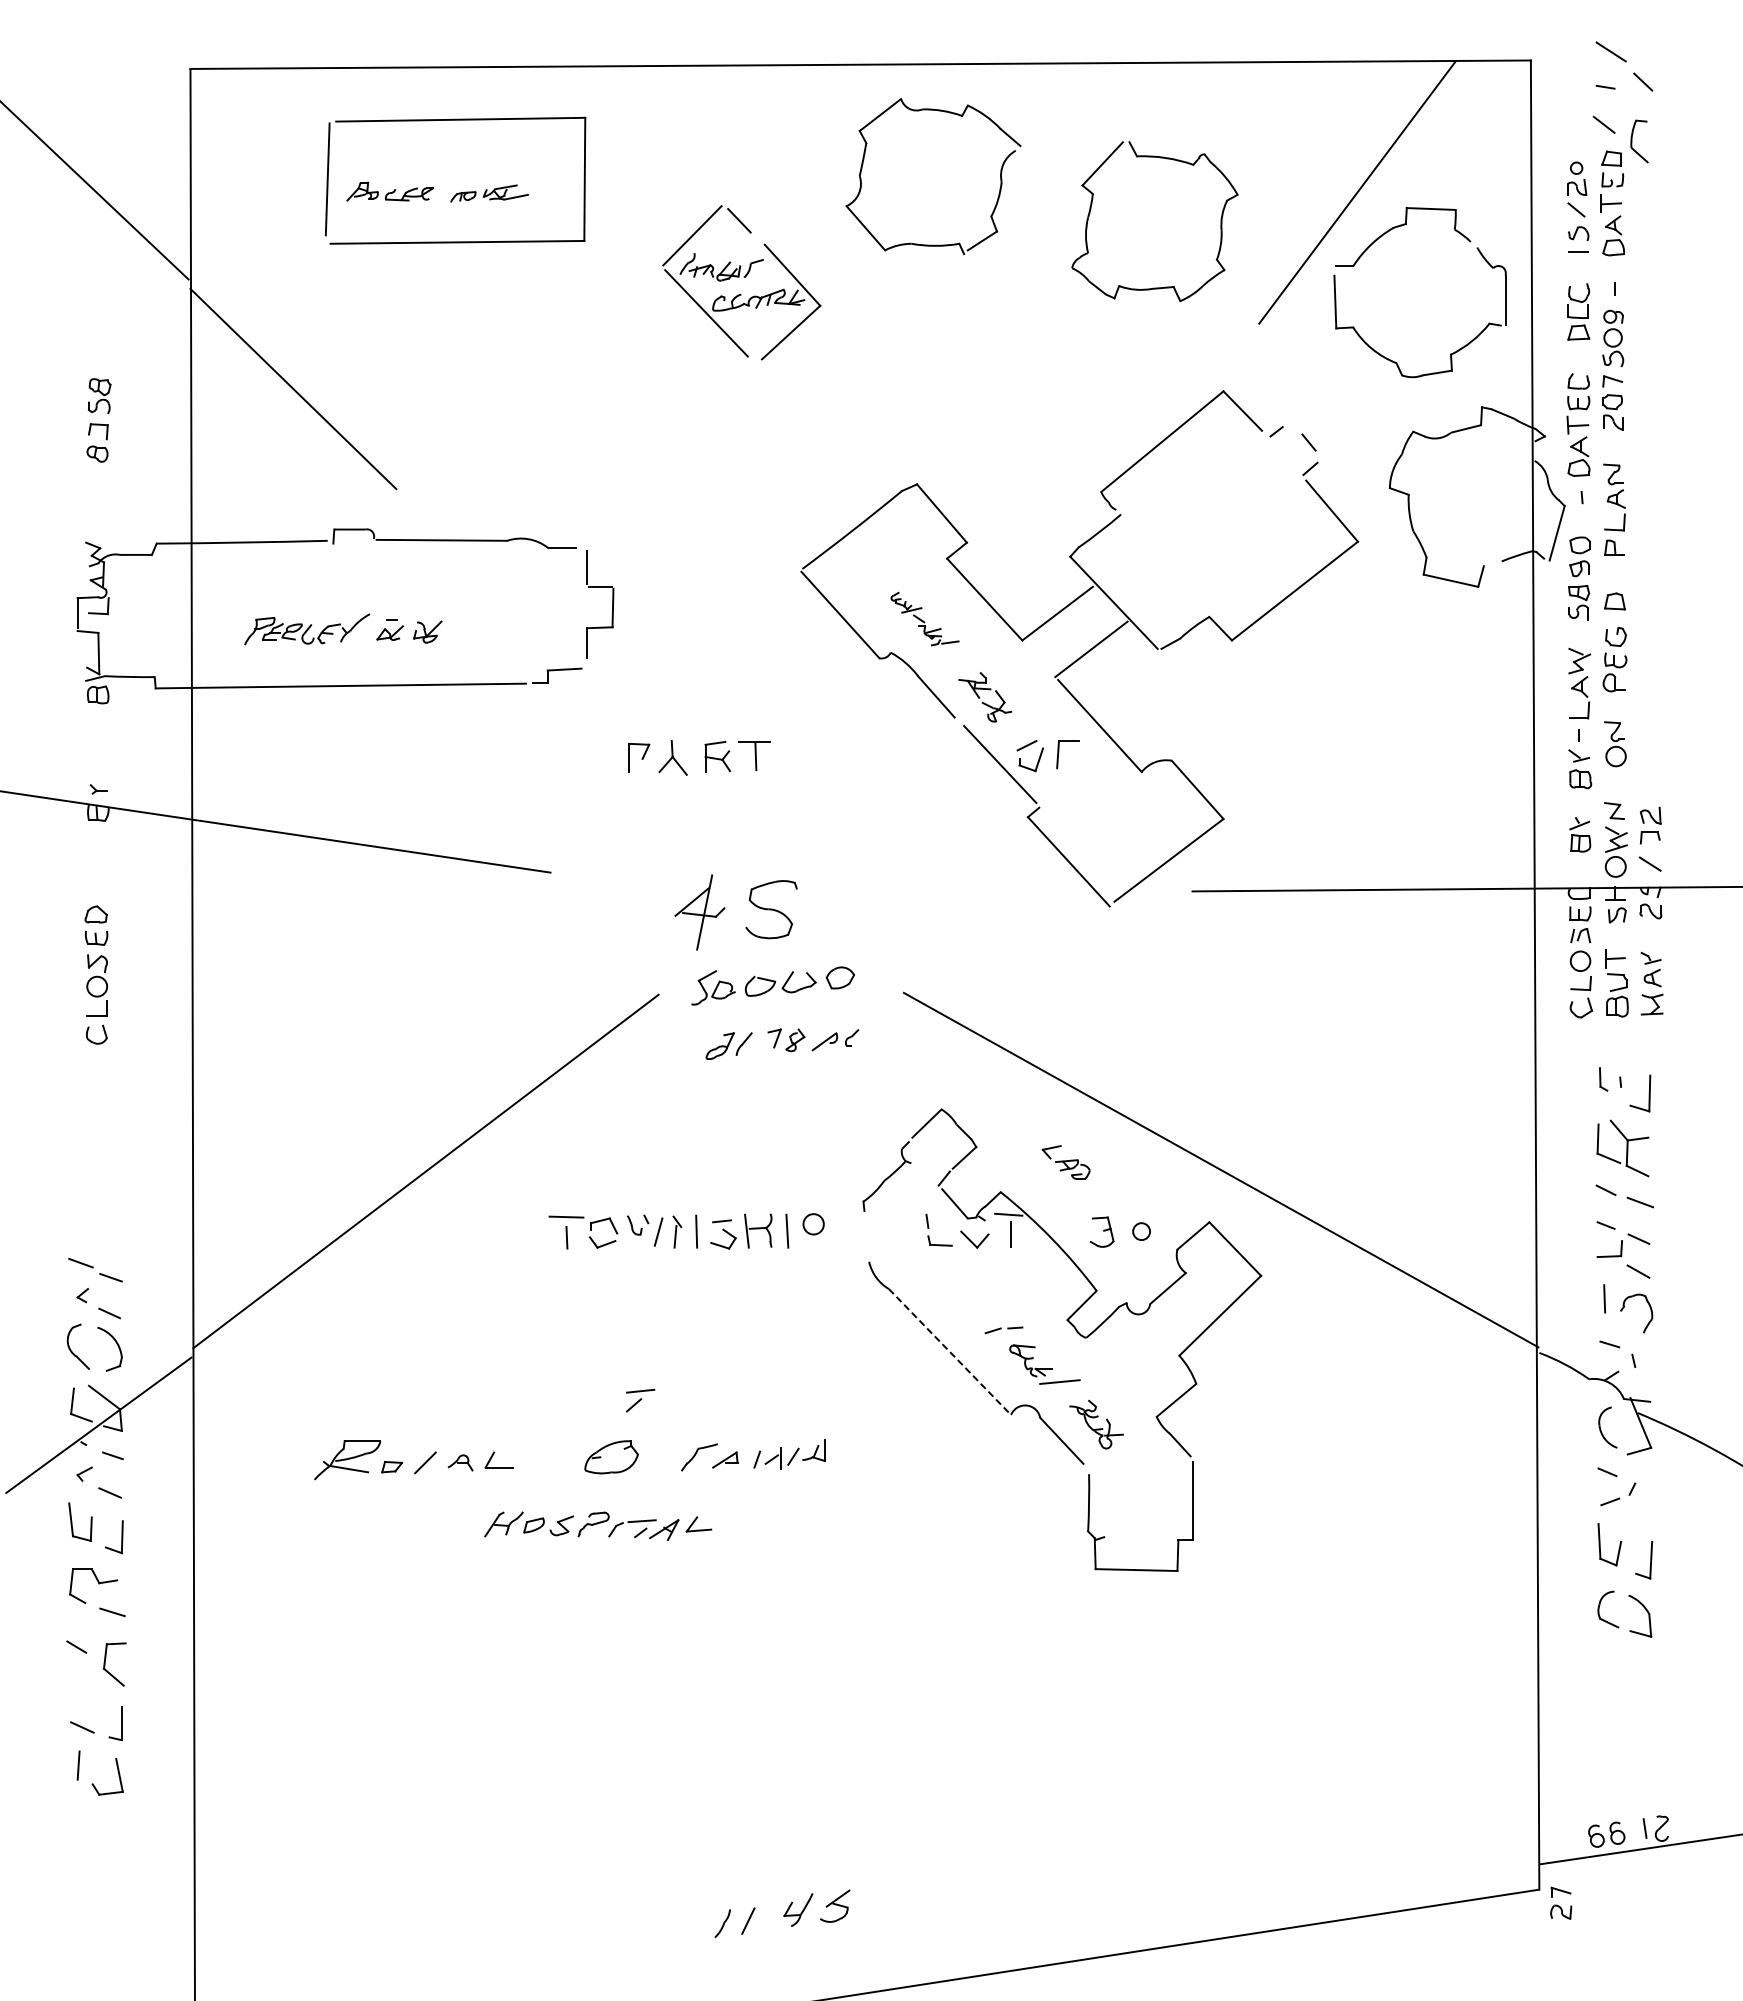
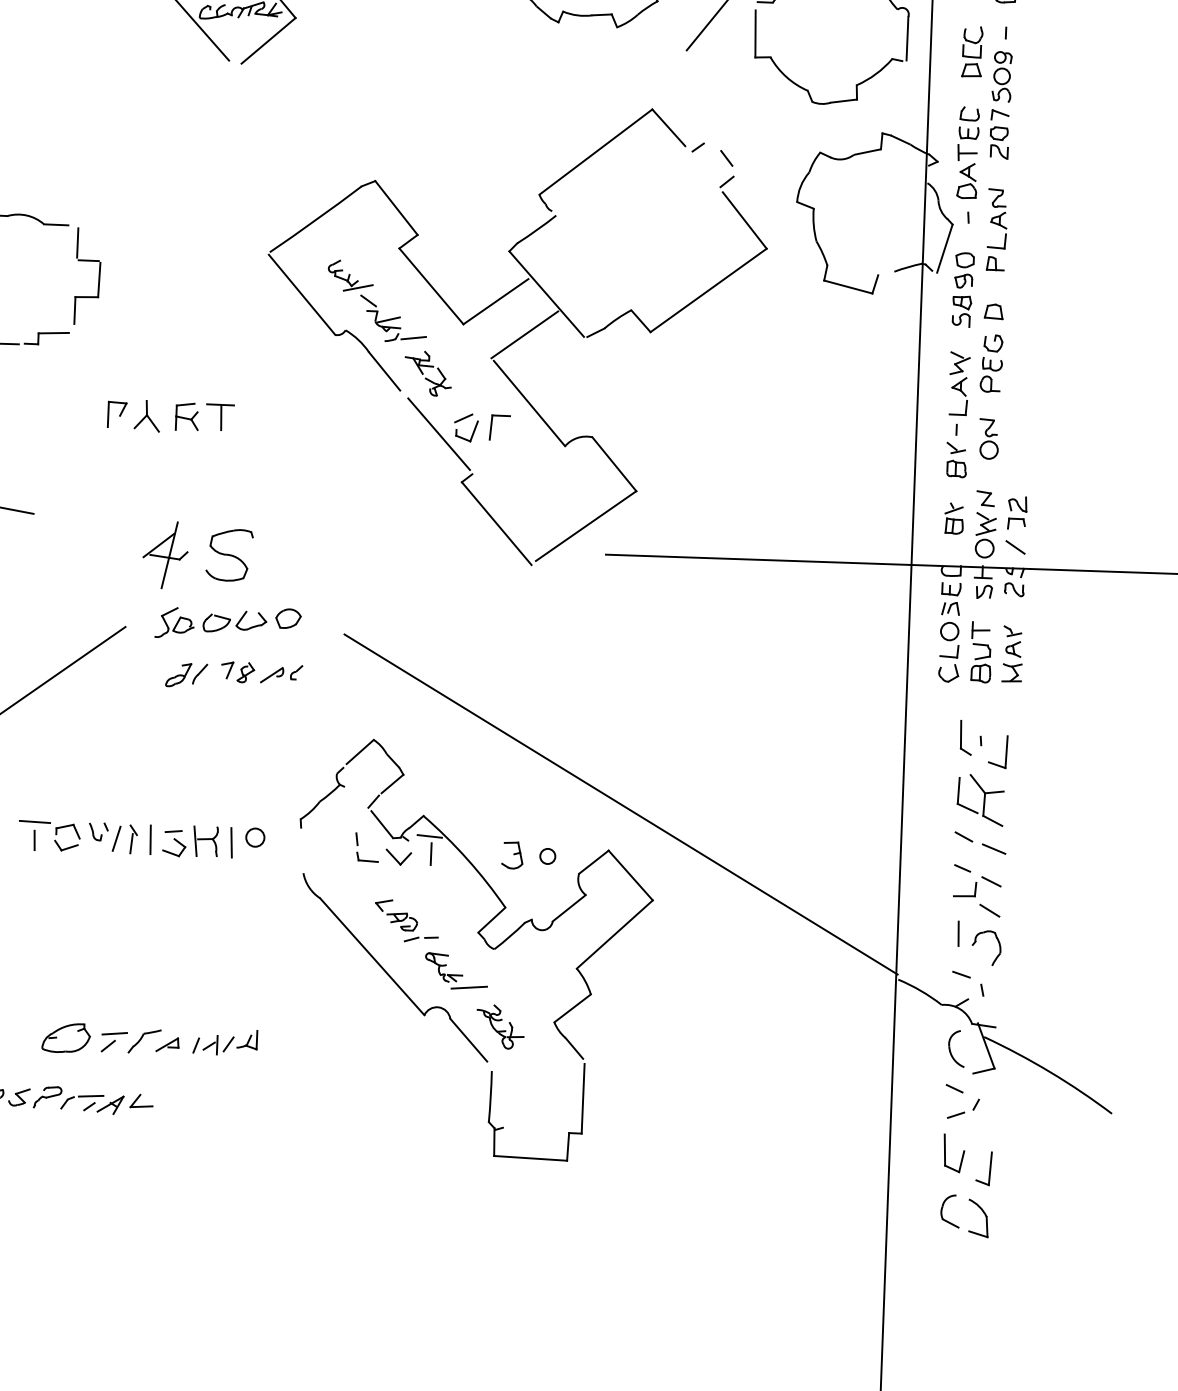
part: (924, 618) -> (376, 301), size x1.67
part: (1603, 1079) -> (965, 737), size x1.67
part: (1065, 1162) -> (395, 915), moved
line: (949, 1352) -> (371, 957), dashed -> solid
part: (640, 1400) -> (114, 1042), moved

